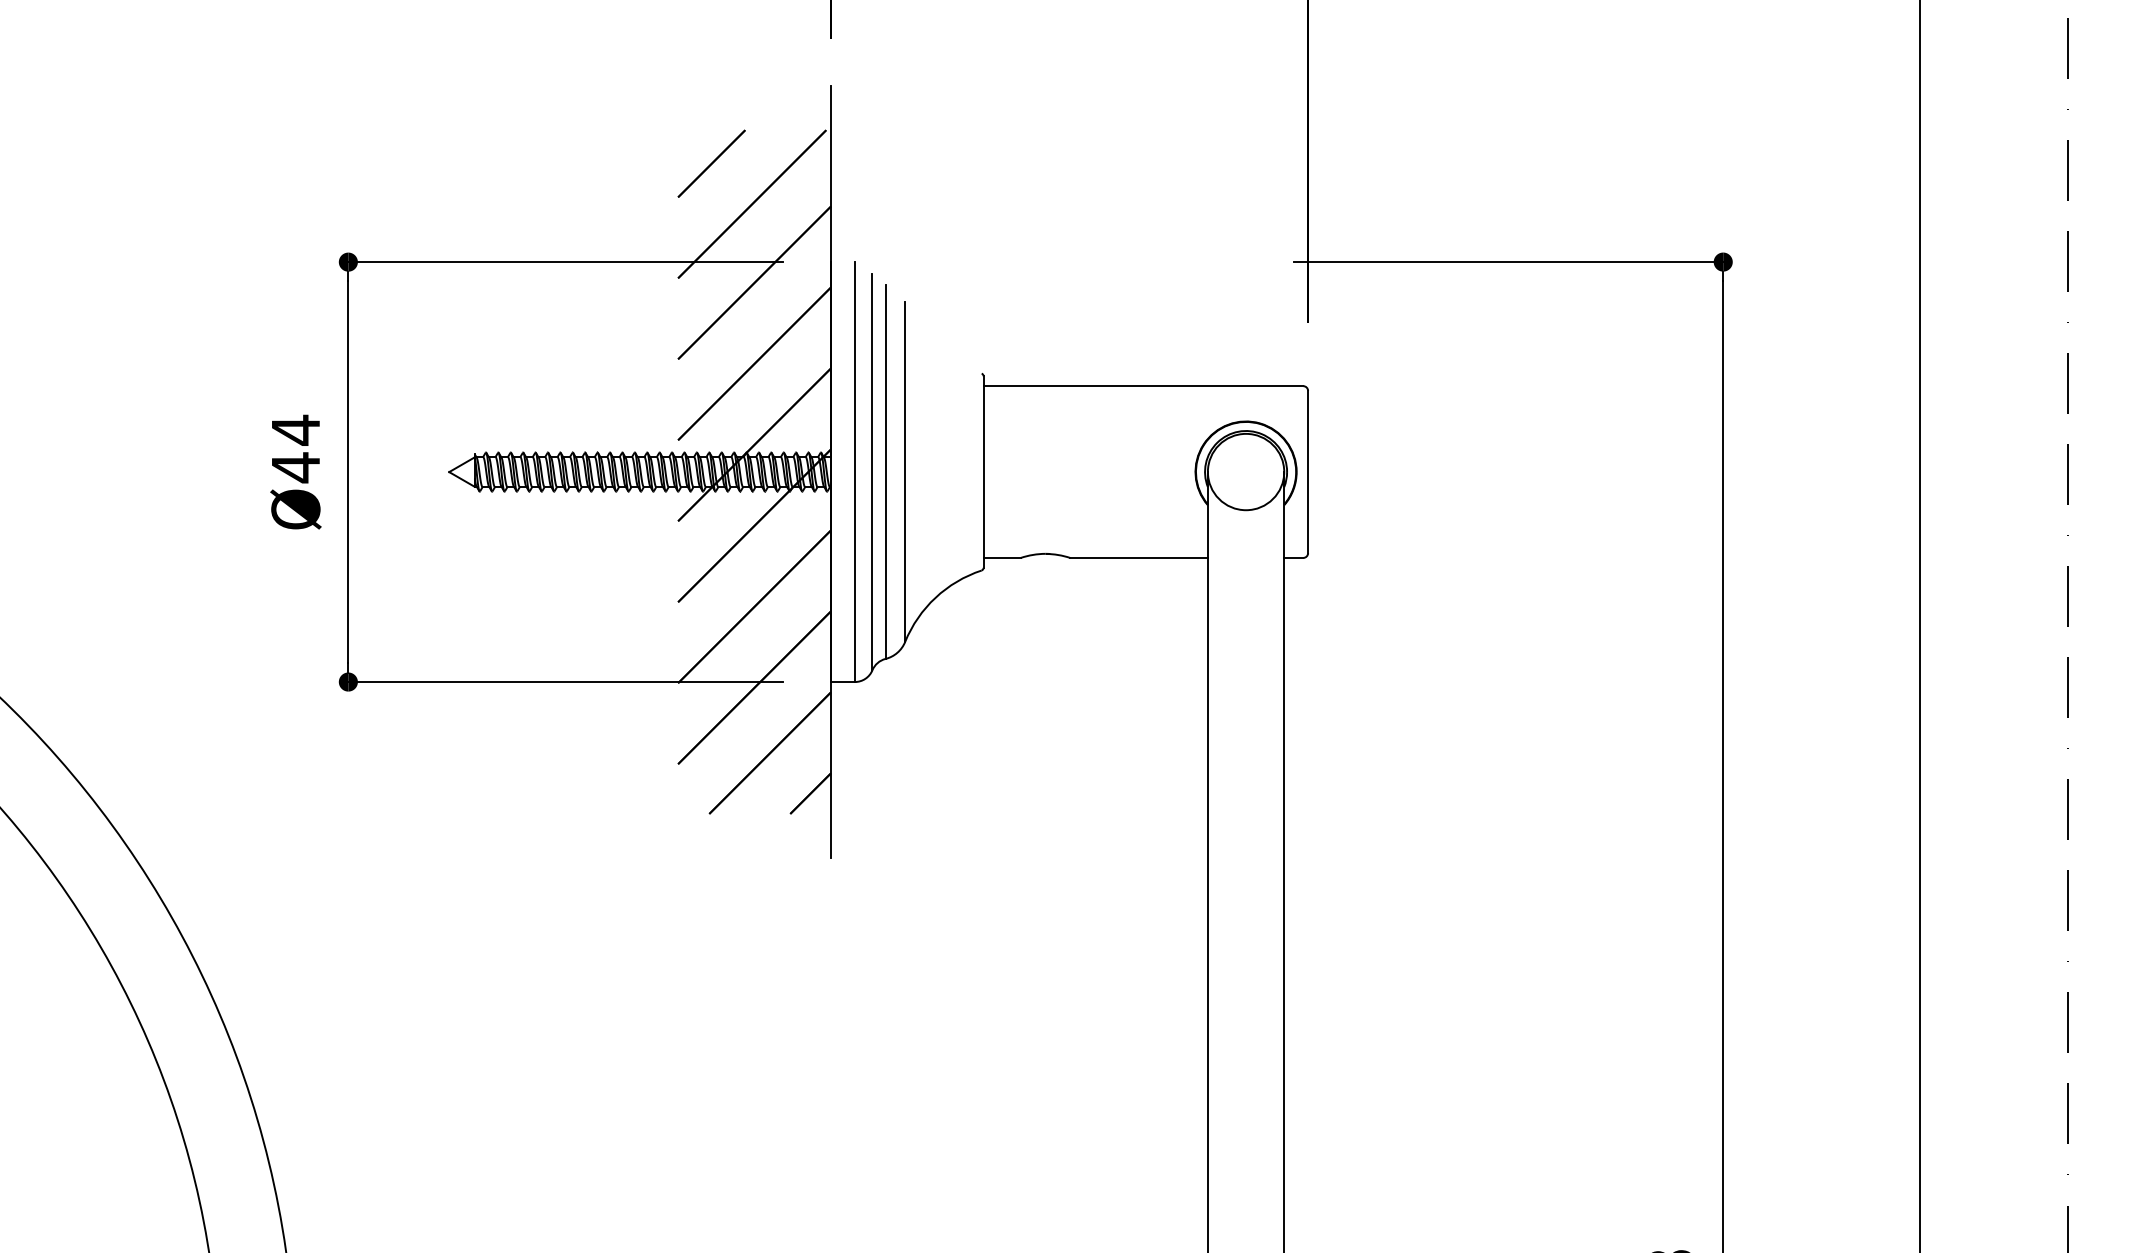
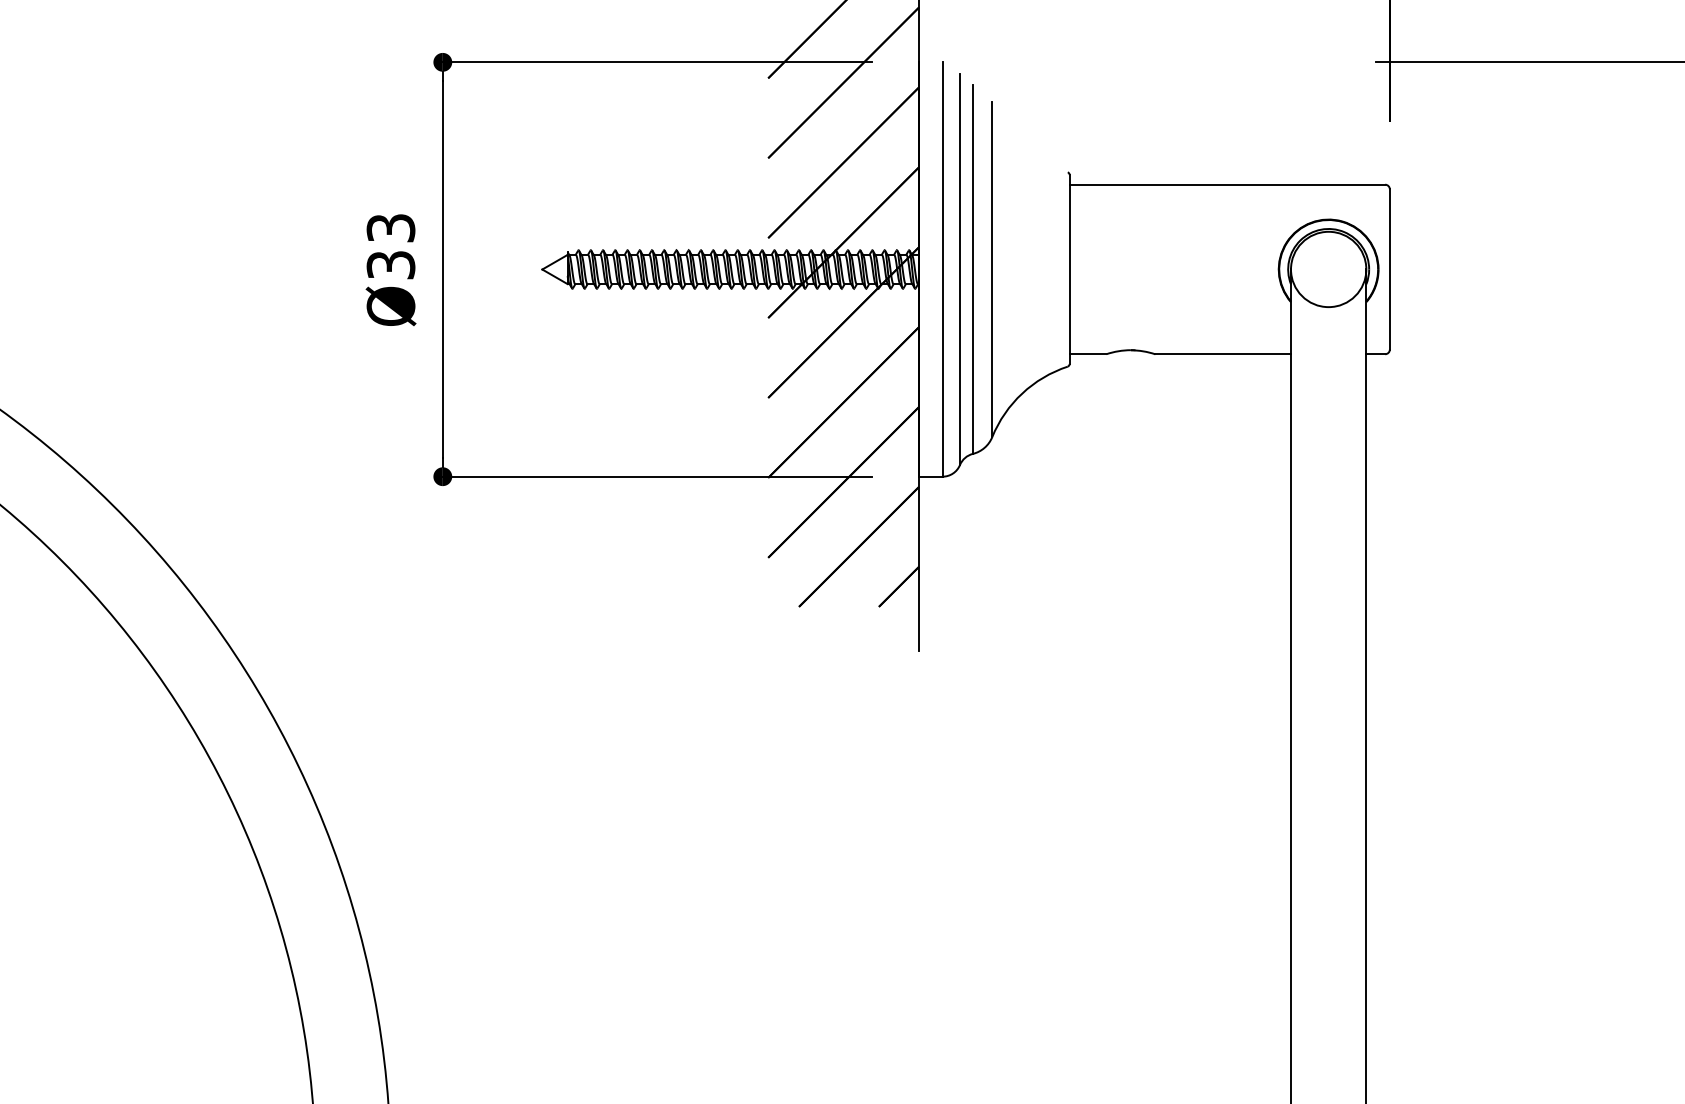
text: (295, 448) -> (390, 246), Ø44 -> Ø33

